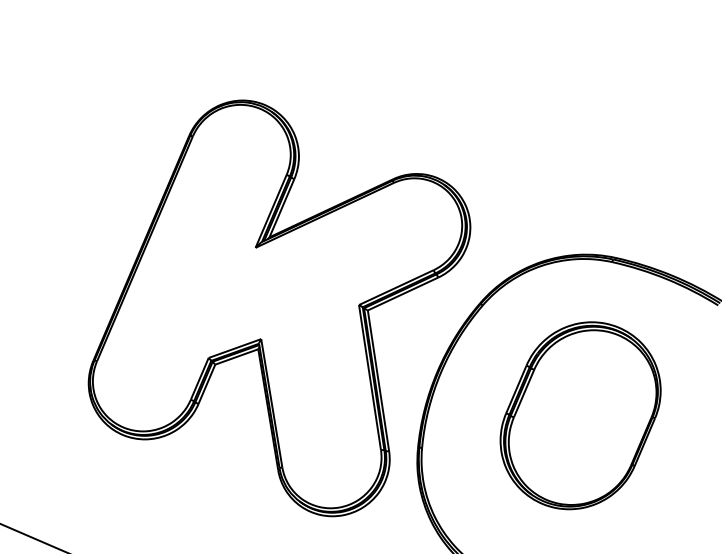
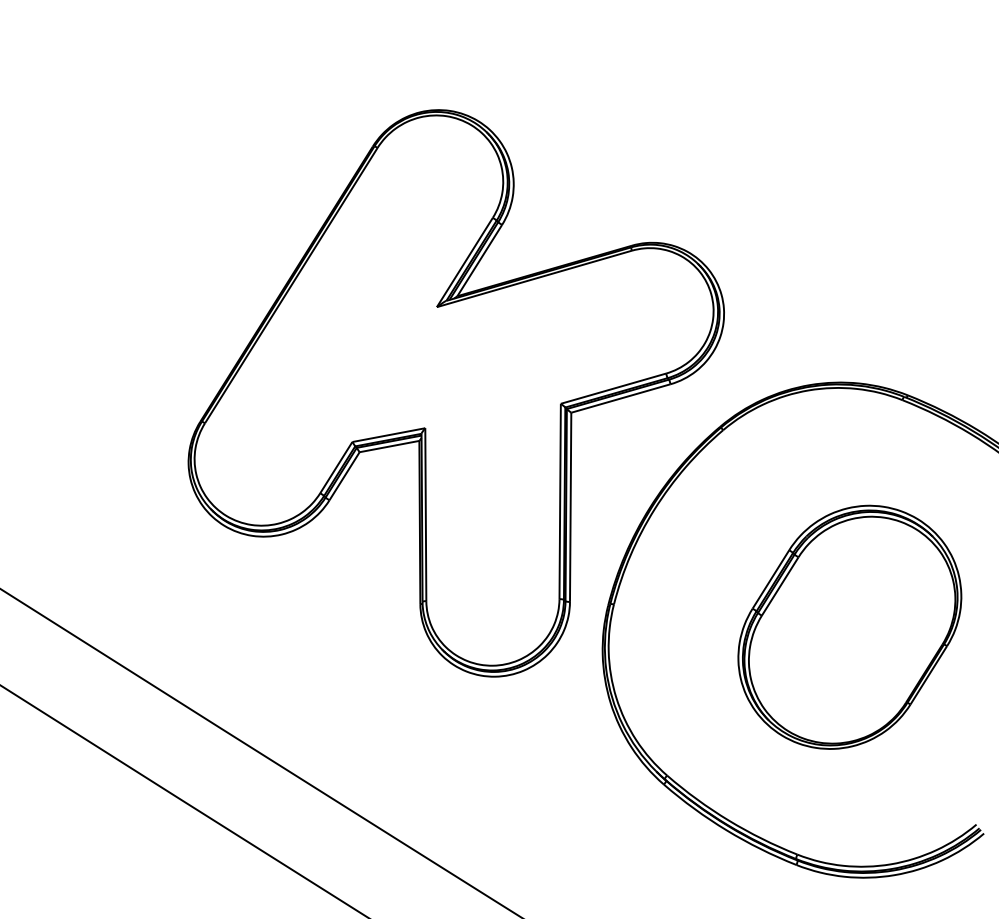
part: (580, 415) -> (849, 626), moved

